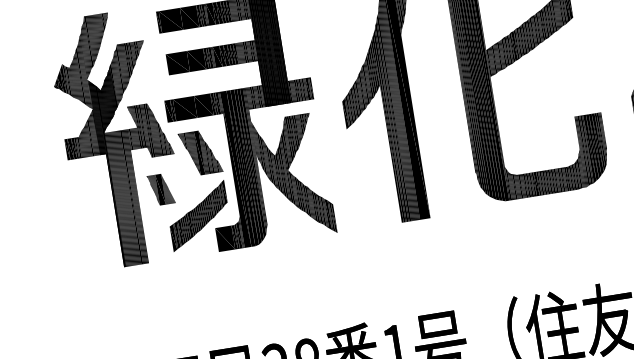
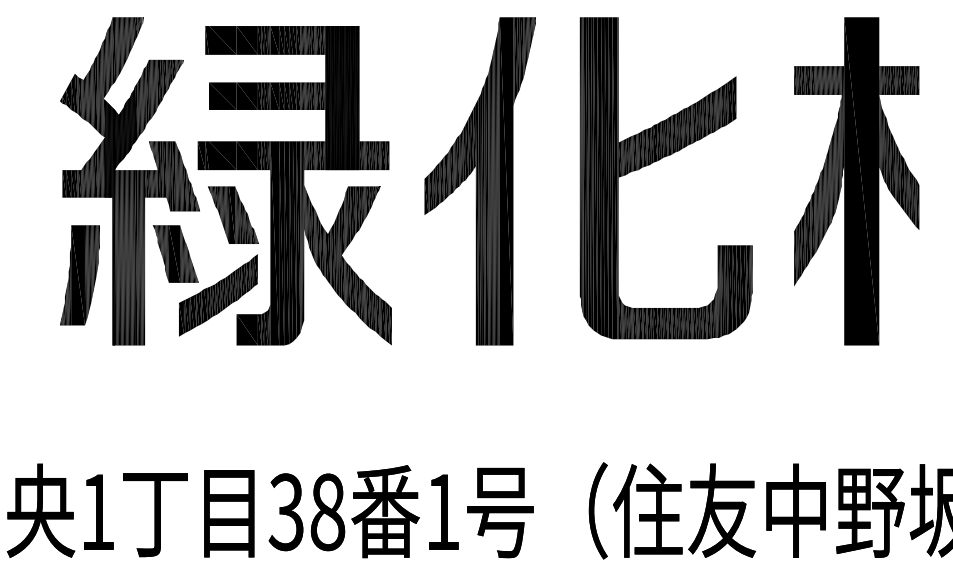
part: (160, 189) -> (175, 253), size x1.43
part: (90, 217) -> (79, 275), added

